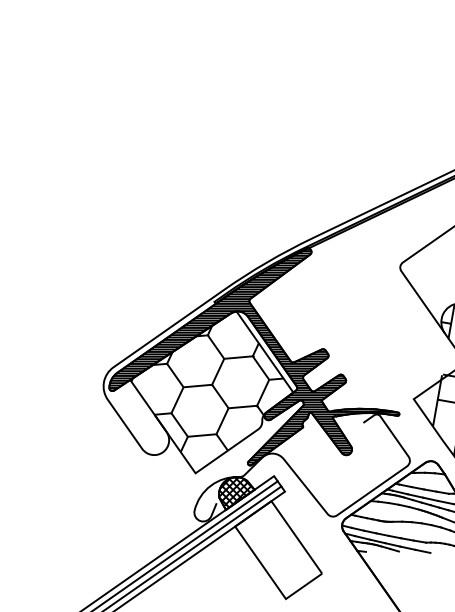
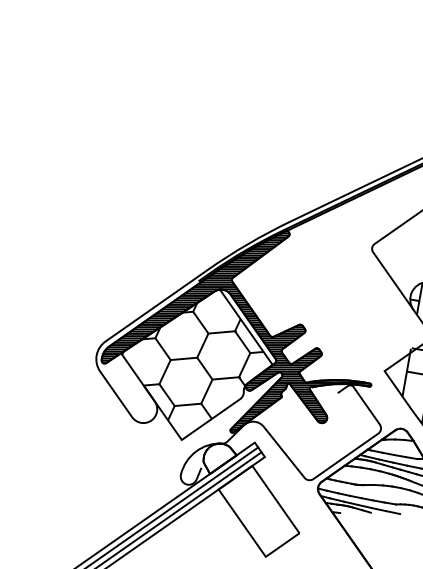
hatch: (236, 492) -> (219, 457), removed

